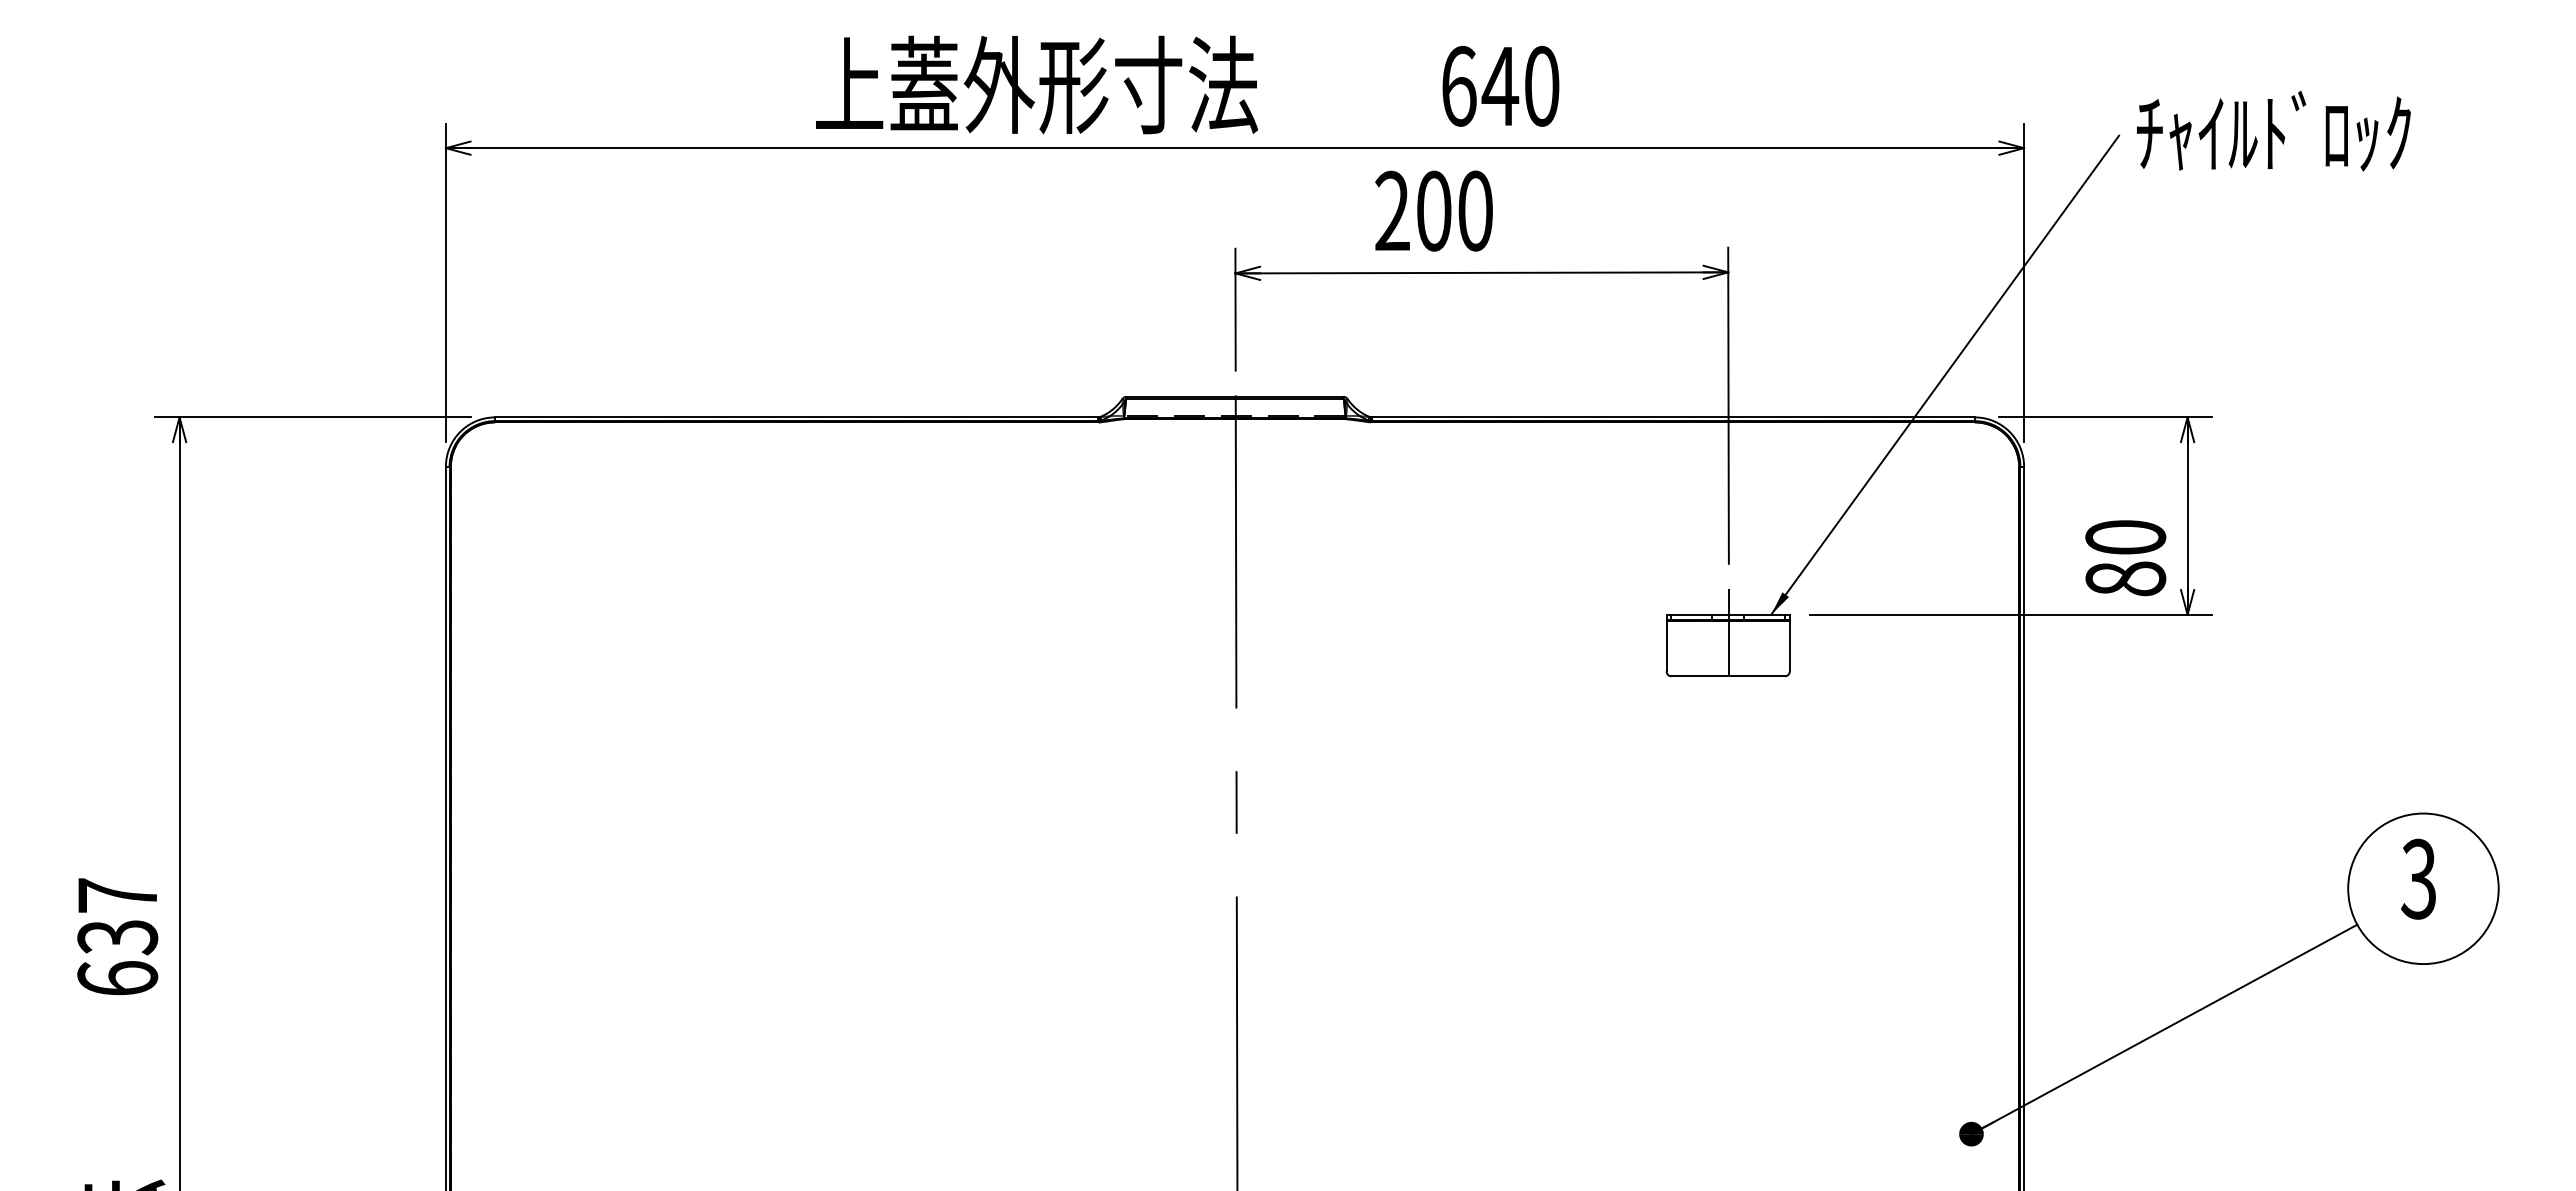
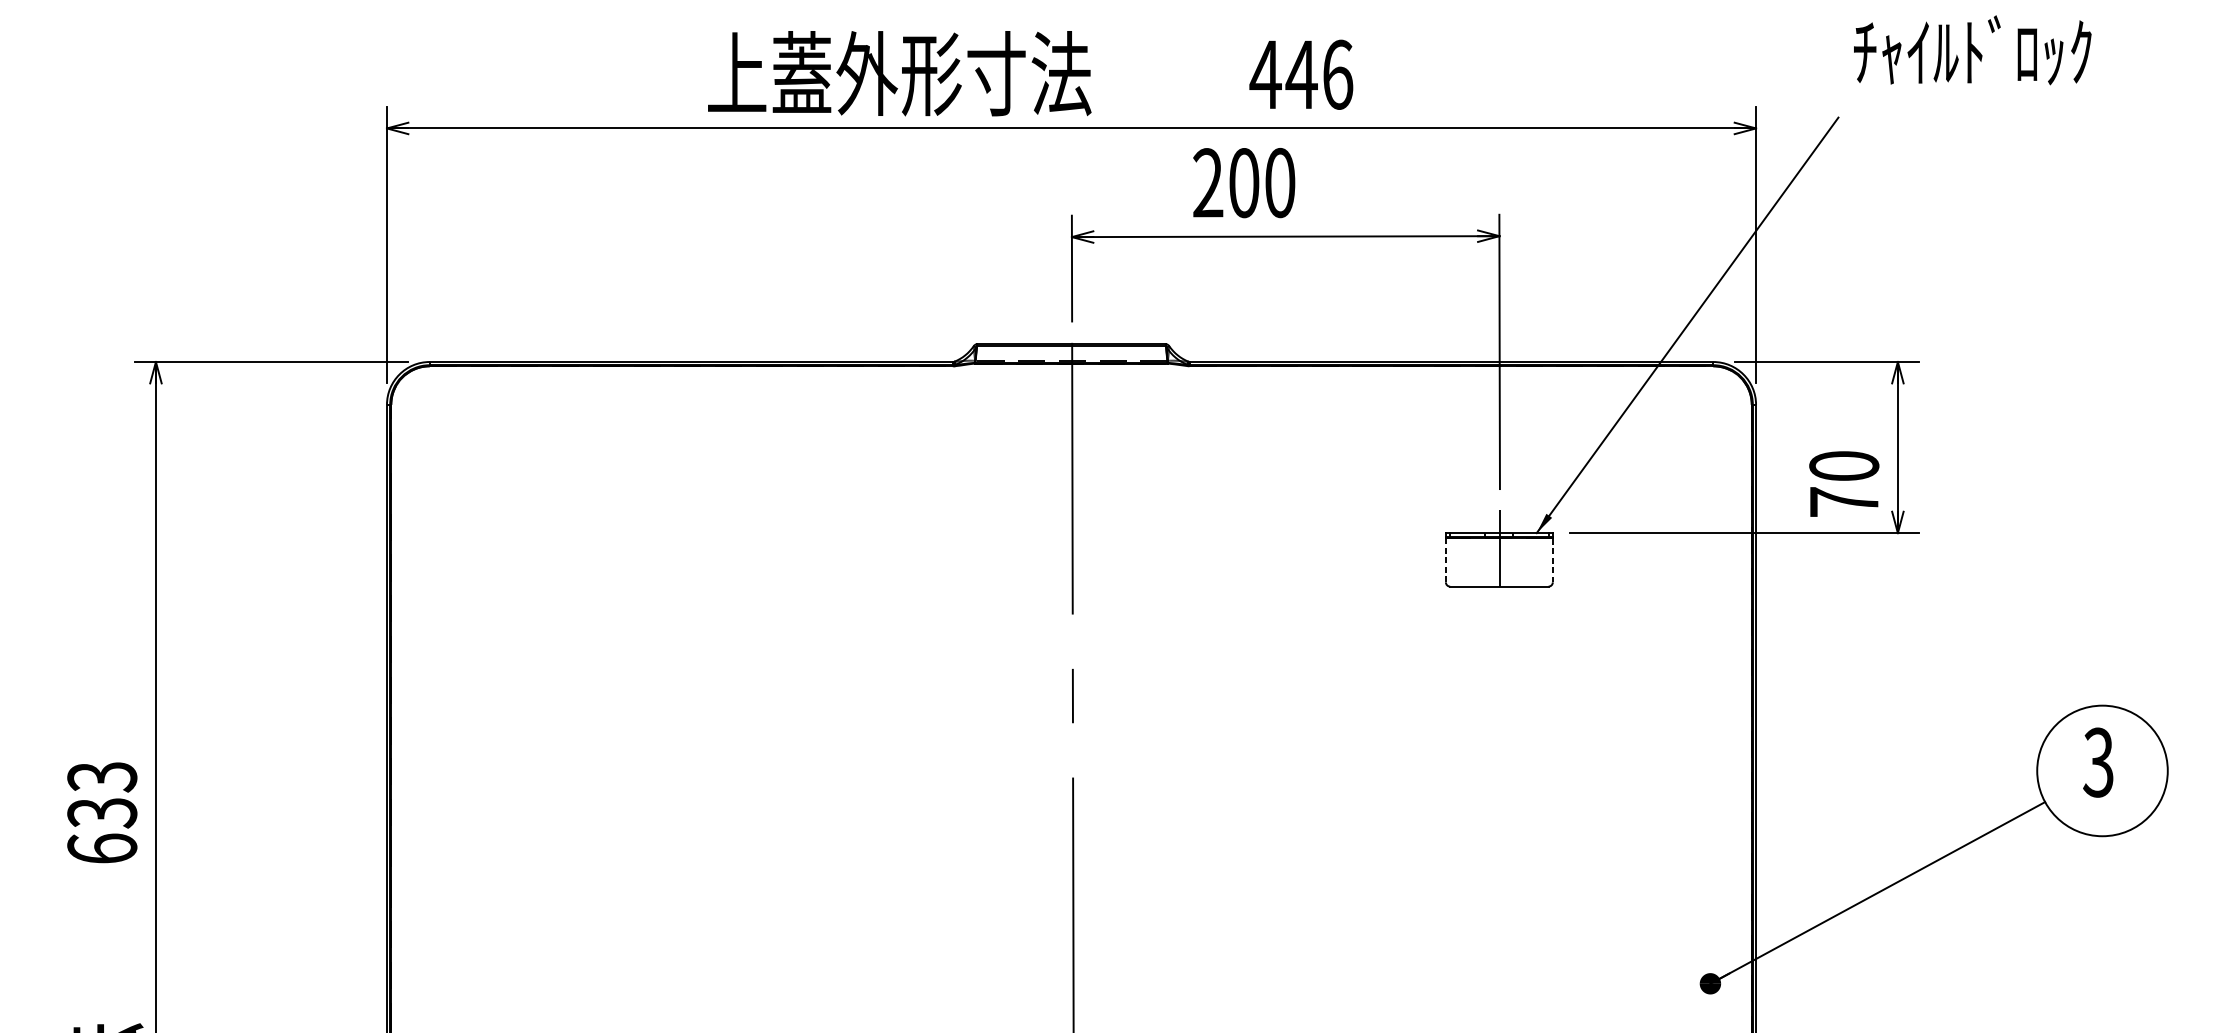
text: (1499, 85) -> (1300, 74), 640 -> 446
text: (2273, 131) -> (1972, 50), moved
text: (2125, 578) -> (1844, 501), 80 -> 70
line: (1666, 645) -> (1445, 559), solid -> dashed
line: (1789, 646) -> (1552, 560), solid -> dashed
text: (117, 895) -> (102, 776), 637 -> 633

